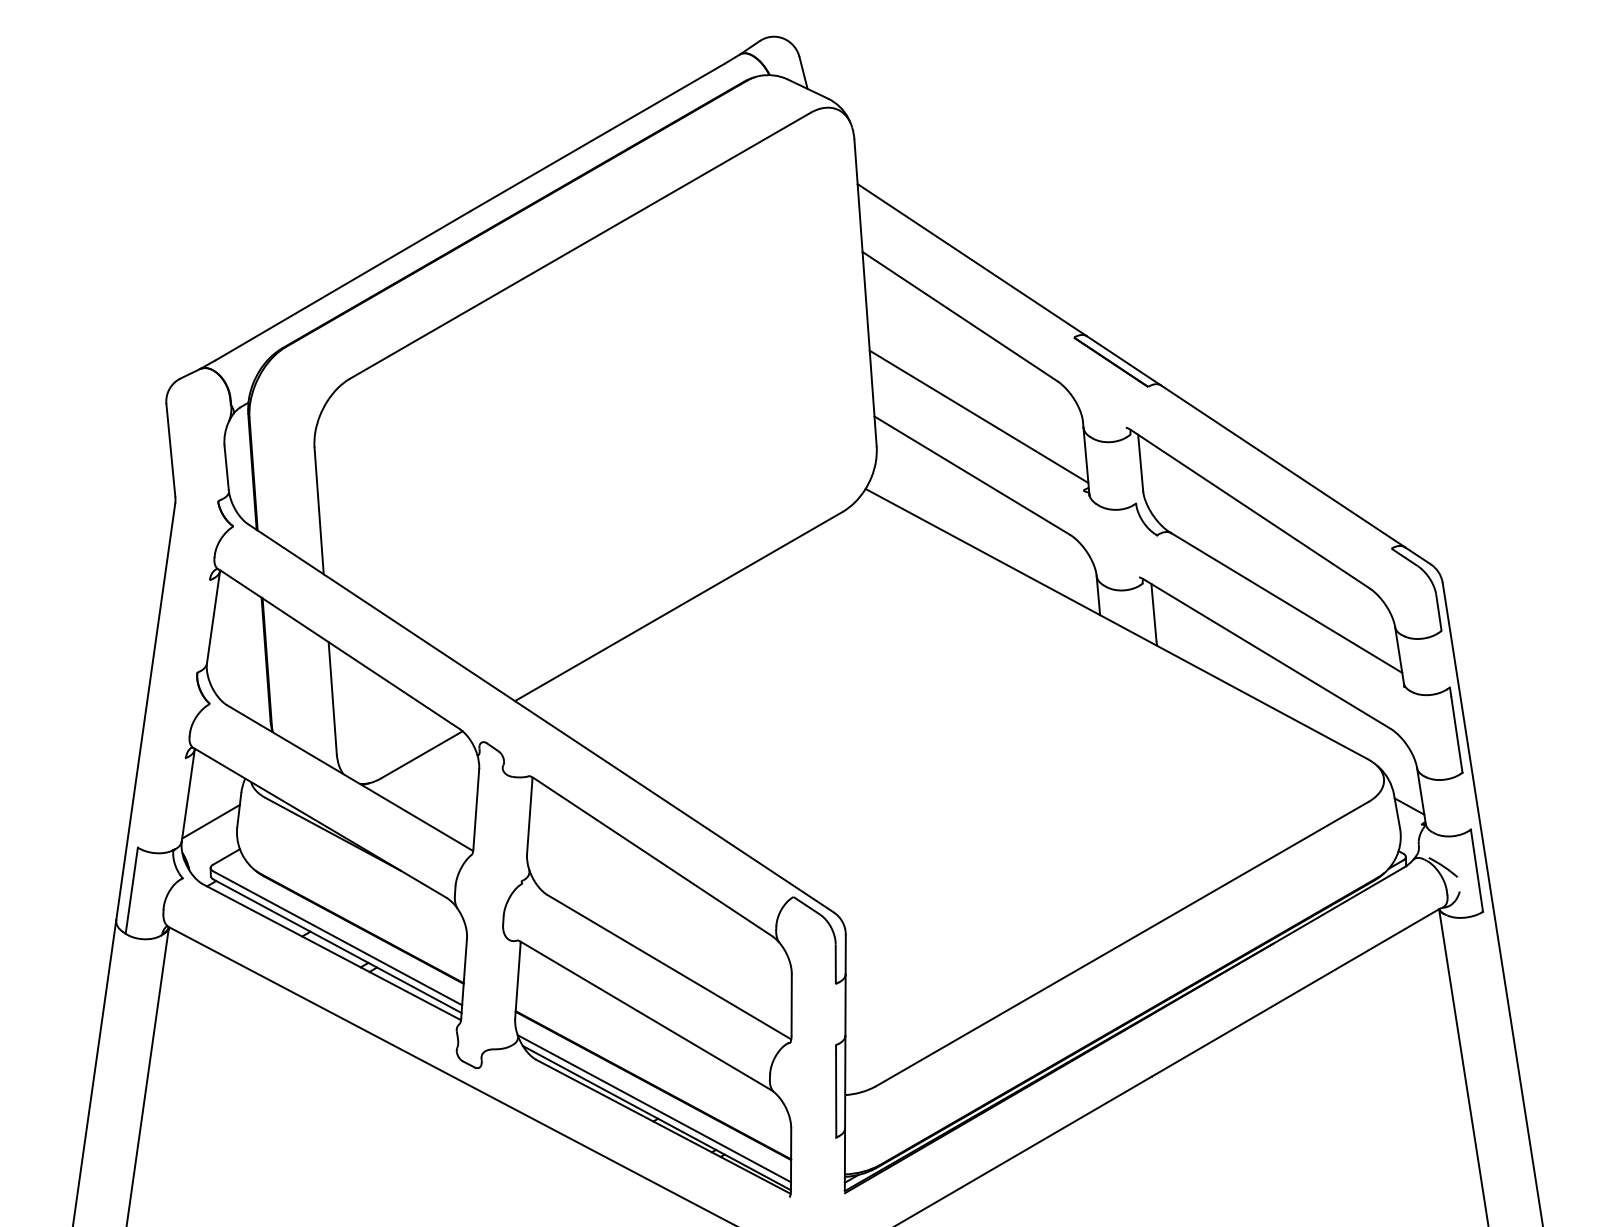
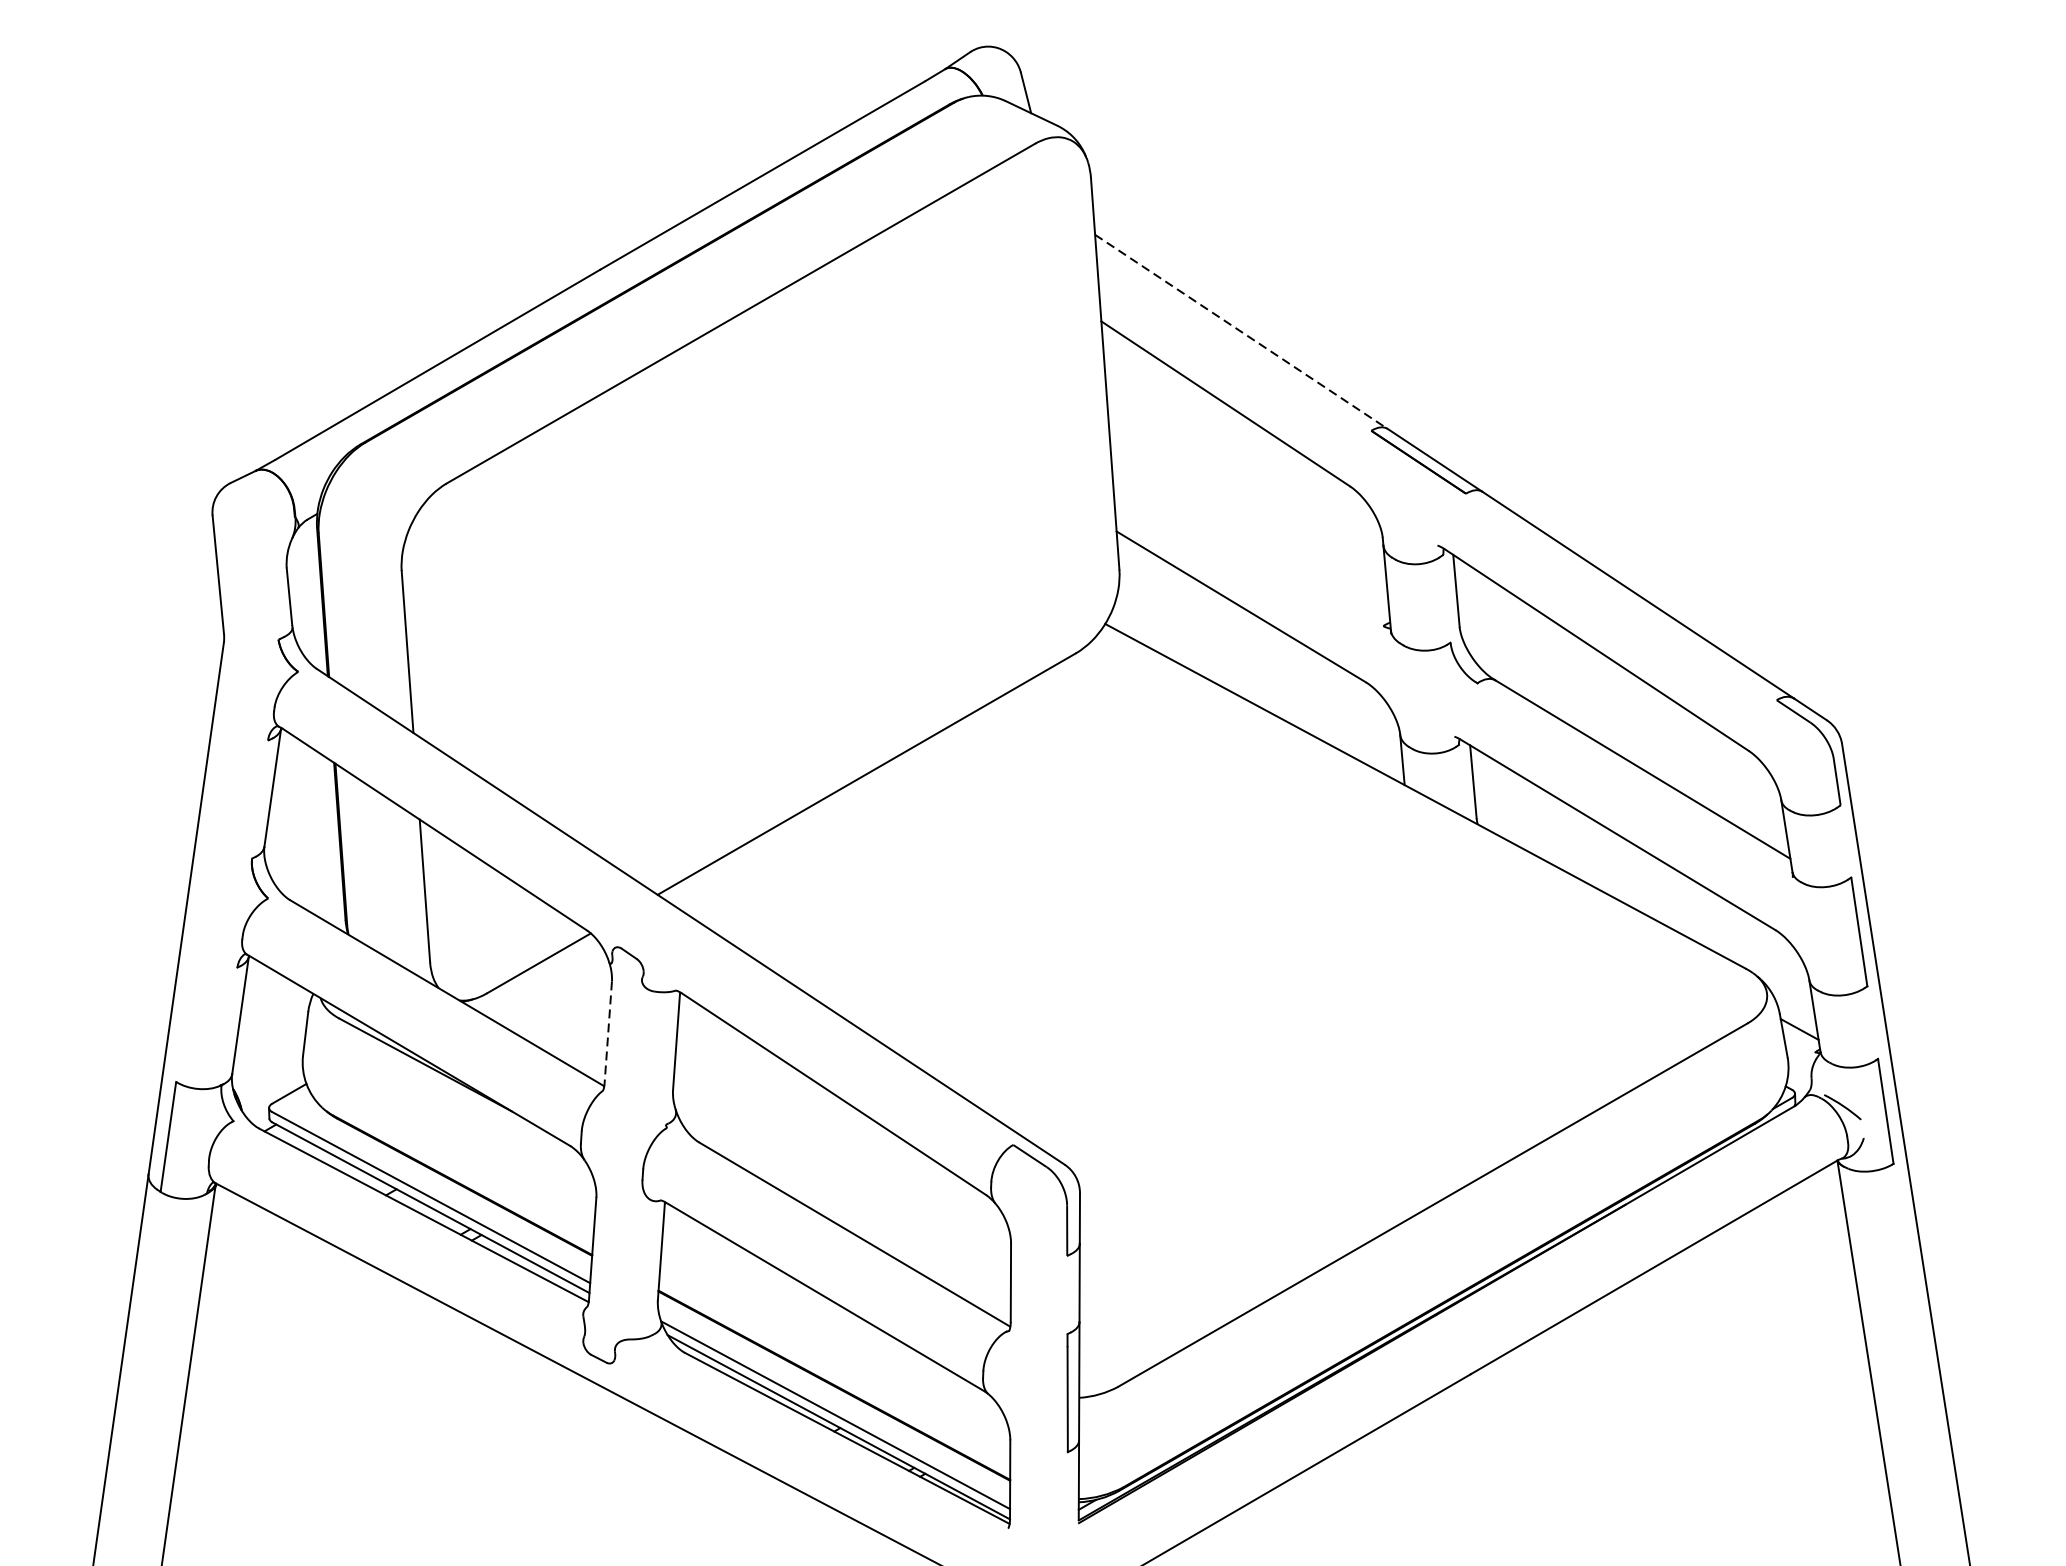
line: (972, 260) -> (1241, 332), solid -> dashed
line: (978, 416) -> (1249, 531), removed
line: (476, 809) -> (608, 1033), solid -> dashed
line: (210, 821) -> (268, 1048), removed

